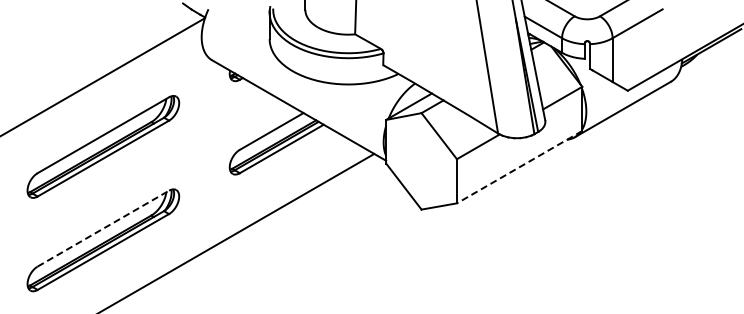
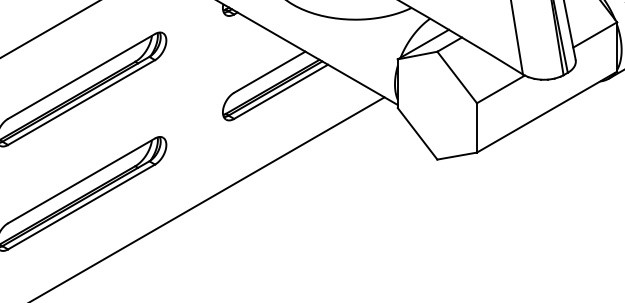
line: (519, 167) -> (546, 112), dashed -> solid
line: (103, 228) -> (81, 180), dashed -> solid

